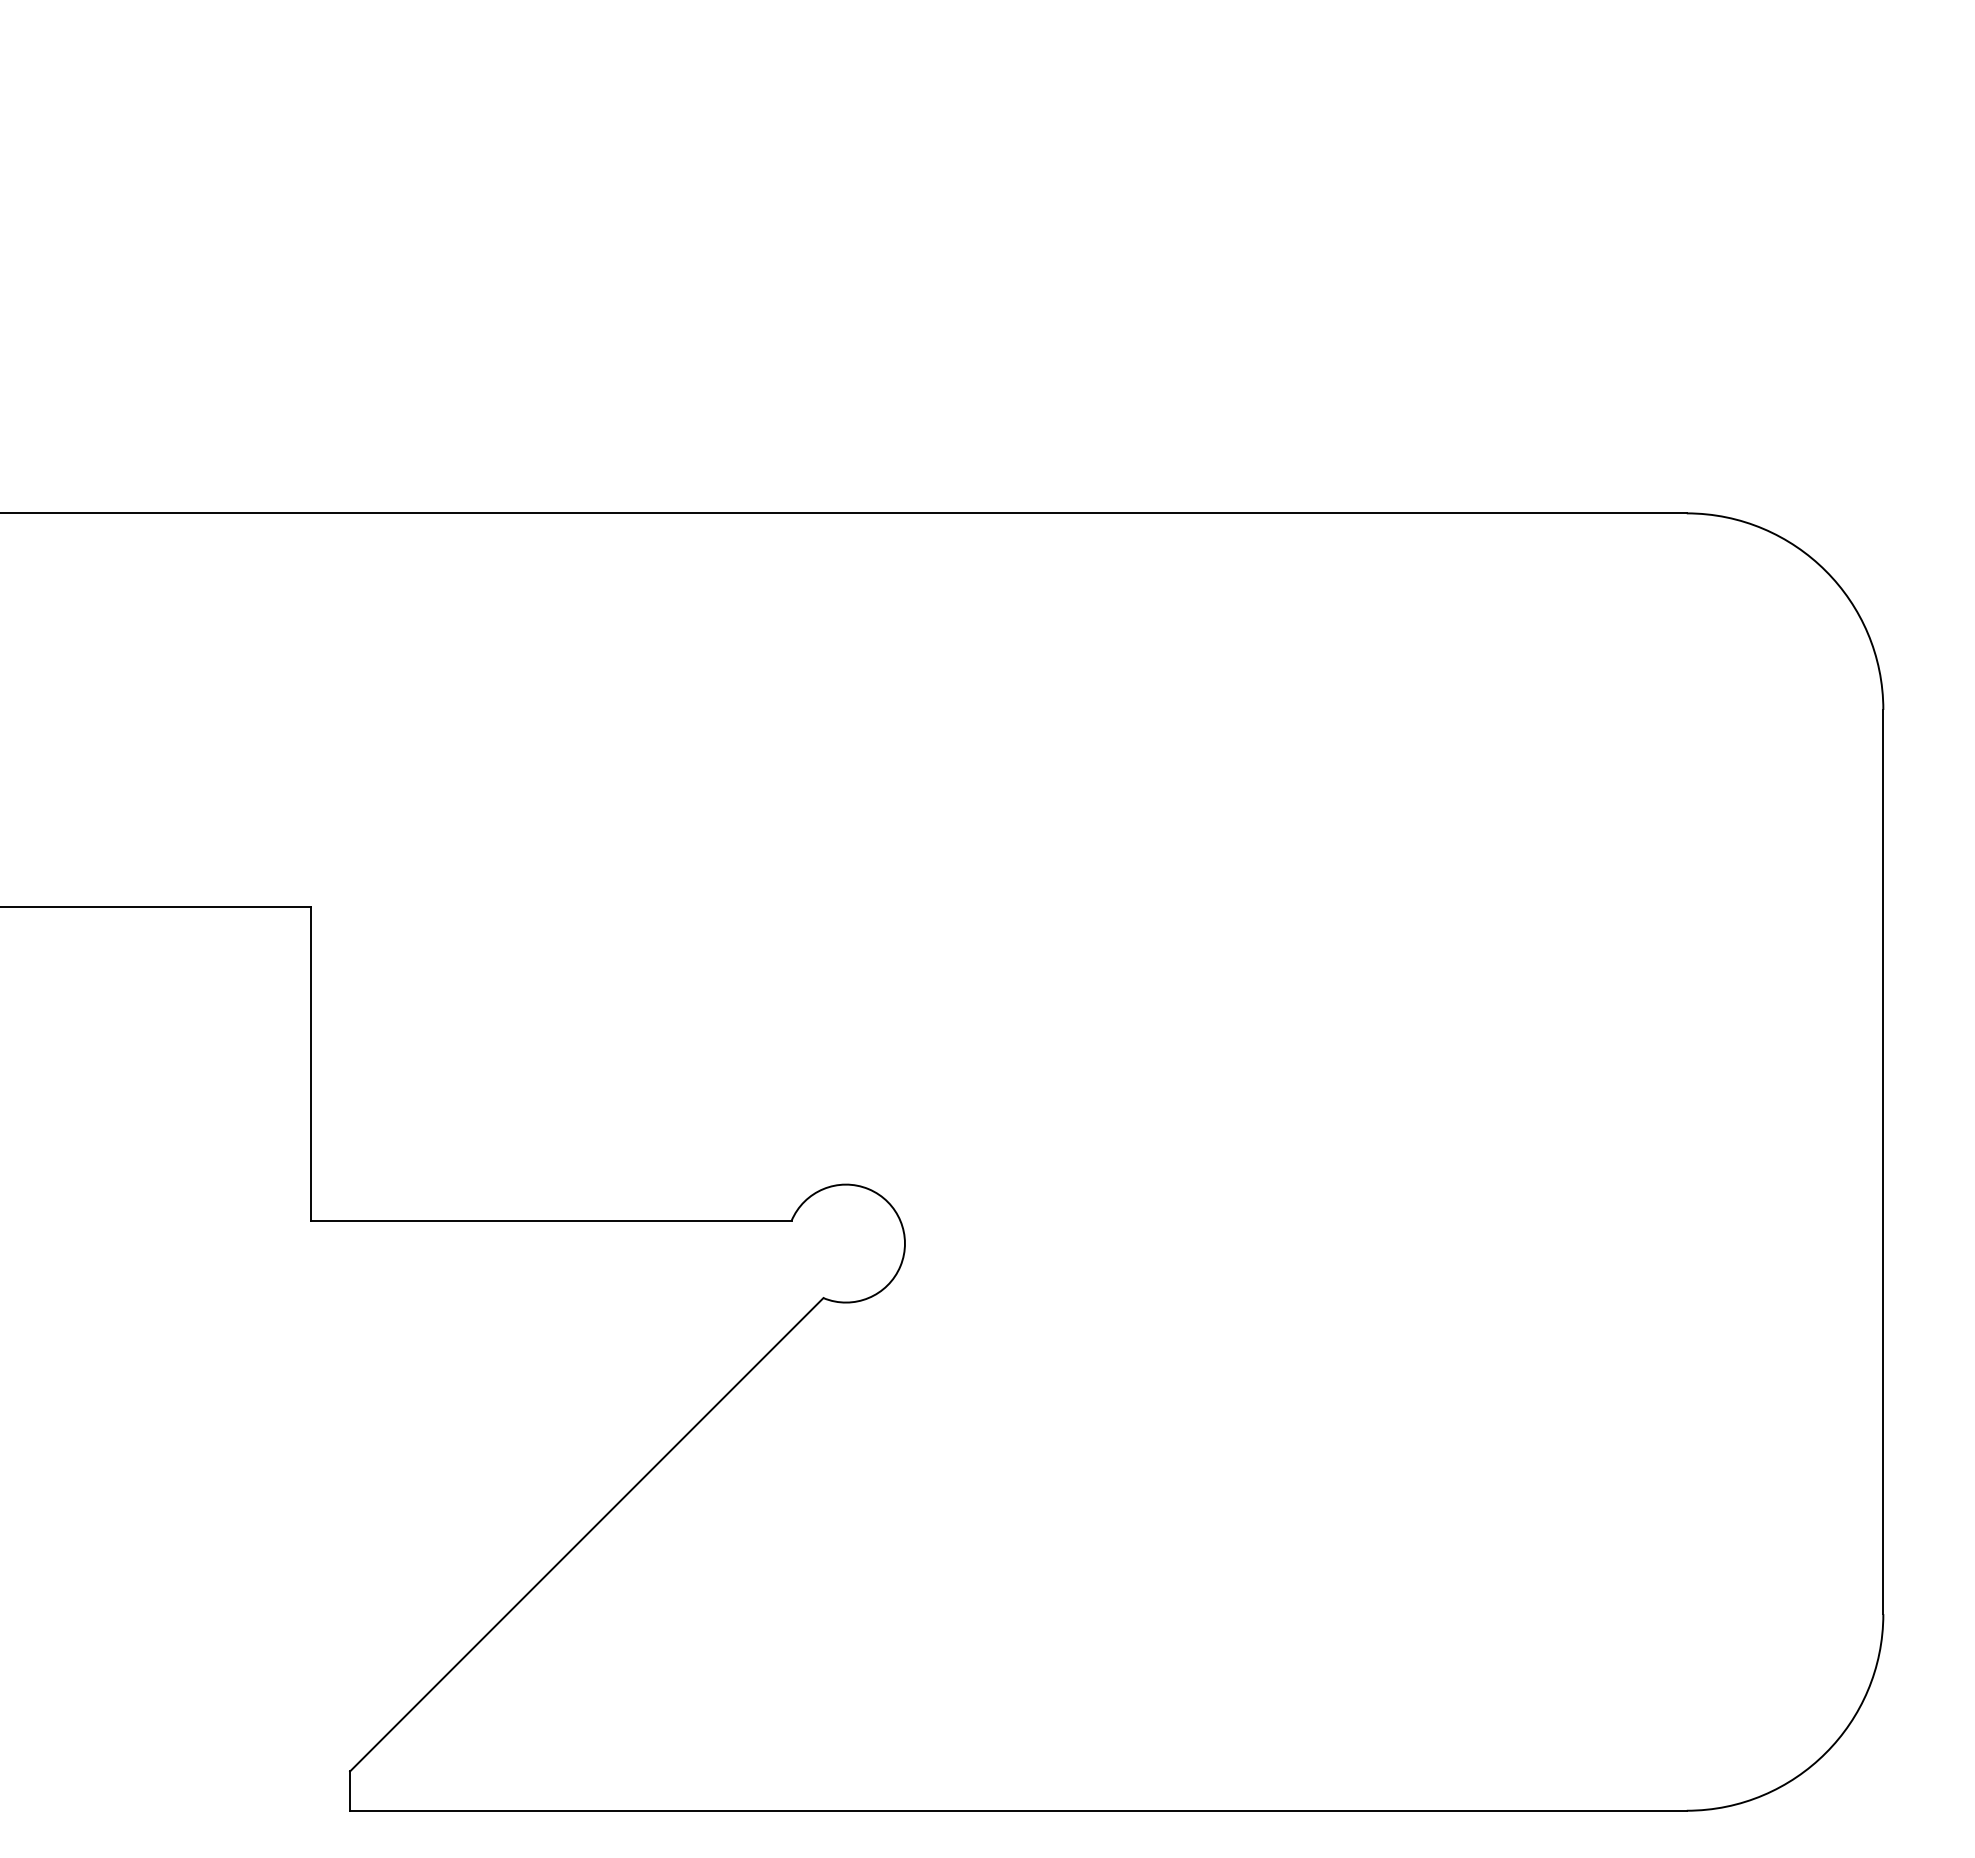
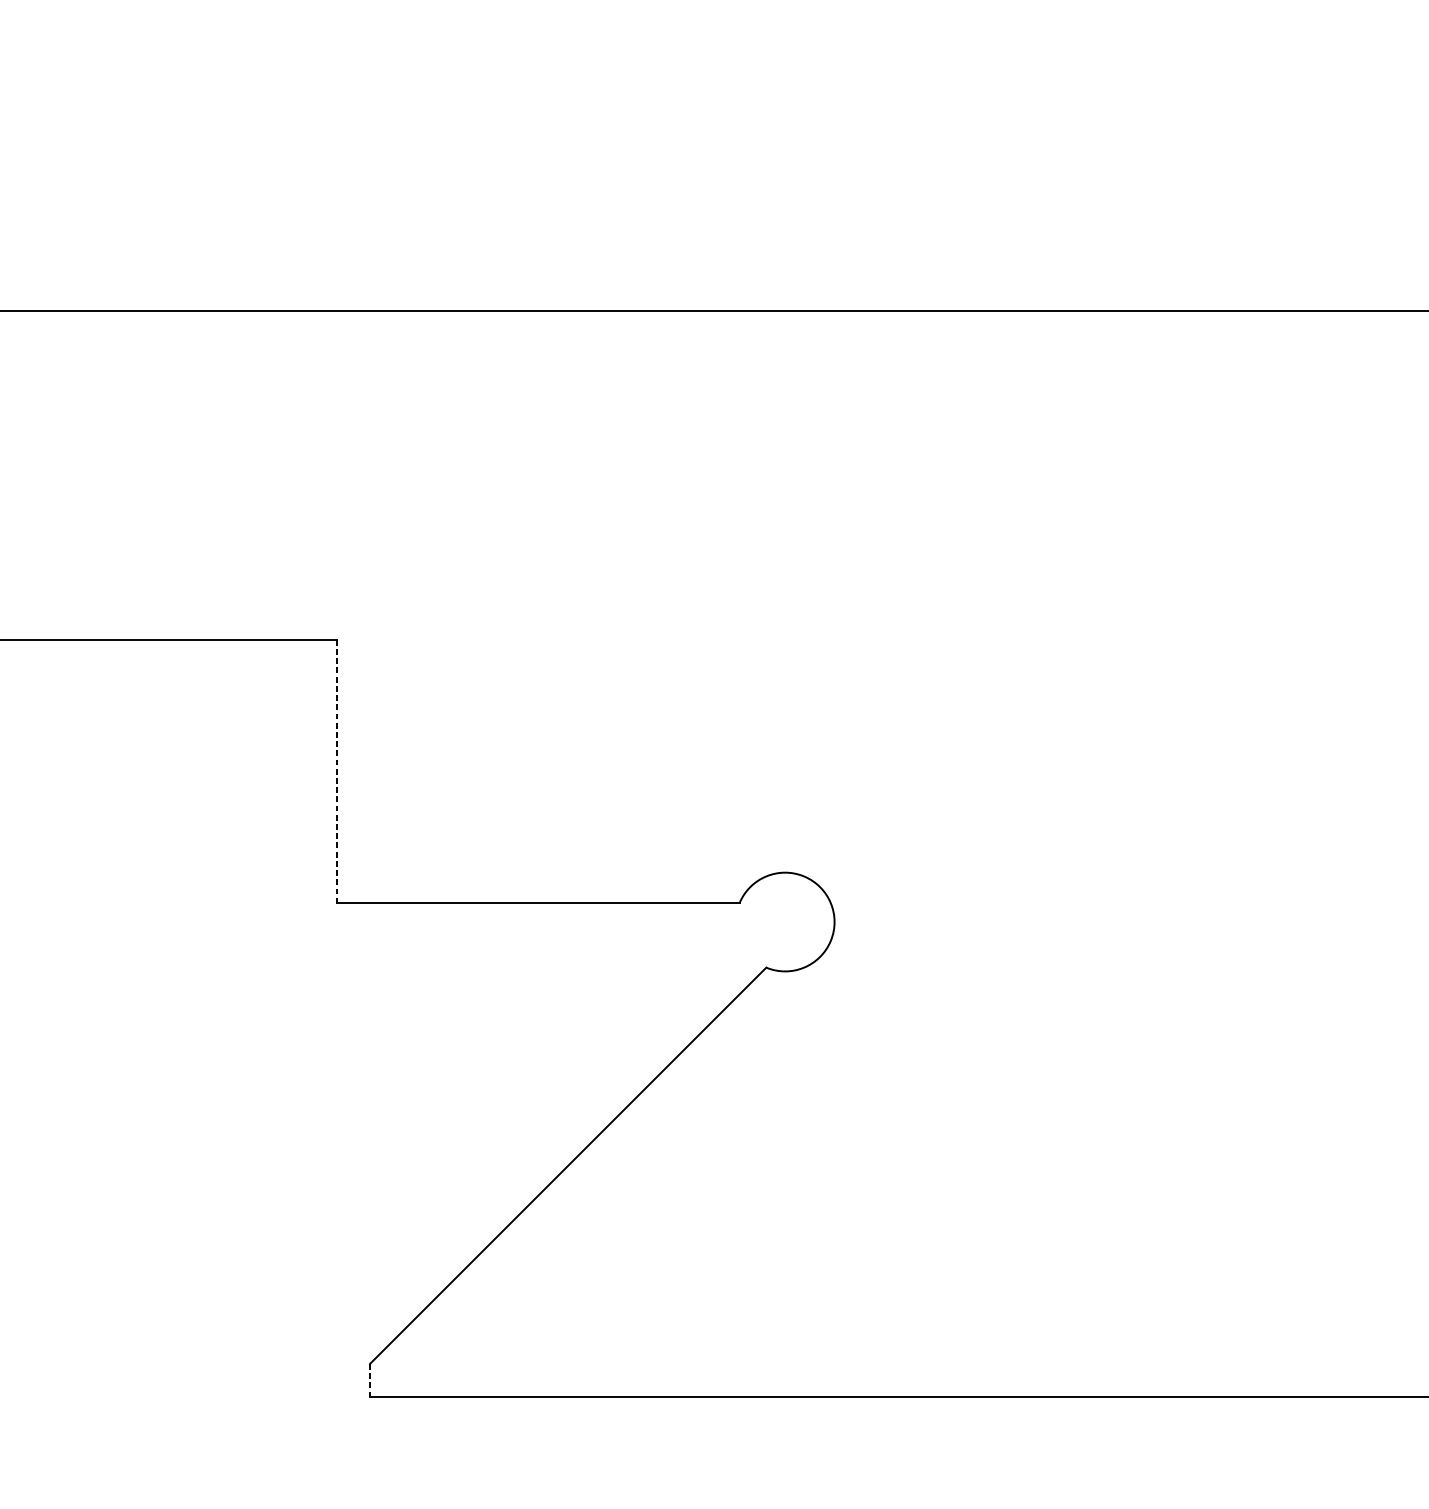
line: (310, 1064) -> (336, 772), solid -> dashed
line: (350, 1791) -> (370, 1380), solid -> dashed

